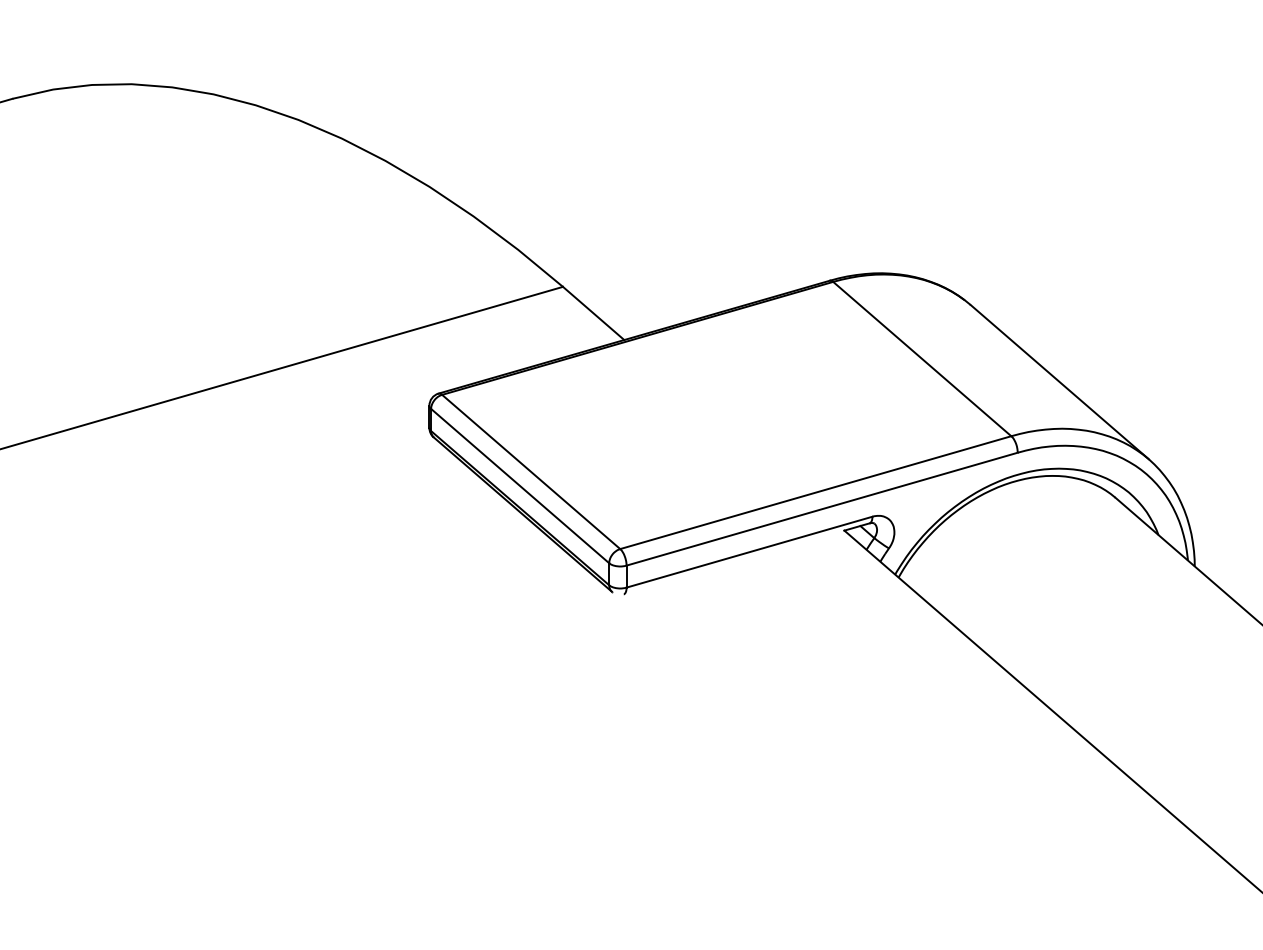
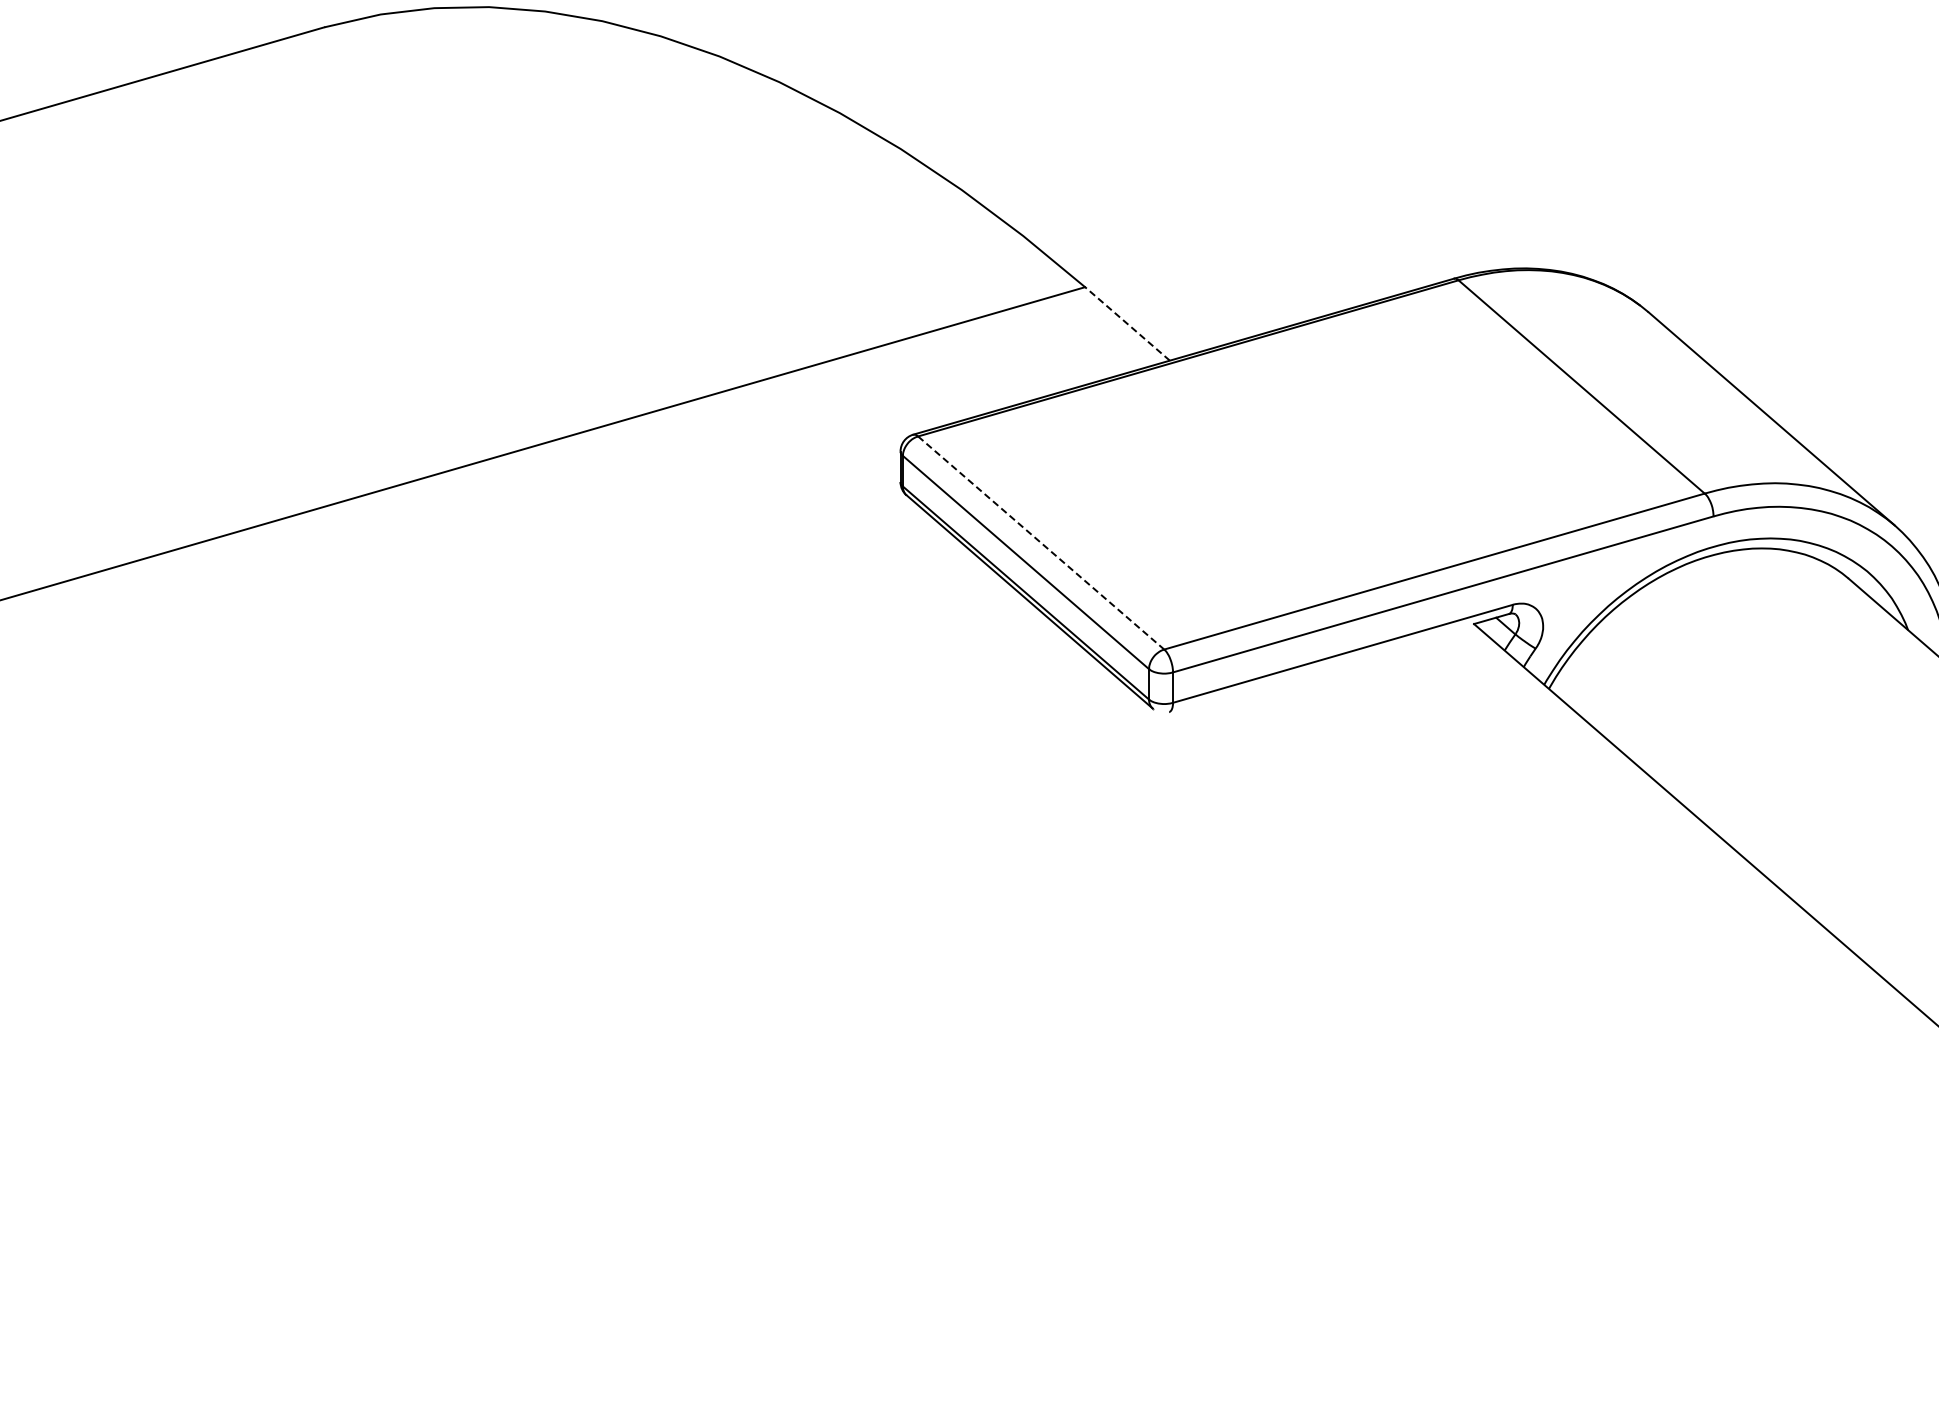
line: (593, 313) -> (1127, 323), solid -> dashed
line: (531, 472) -> (1041, 543), solid -> dashed

